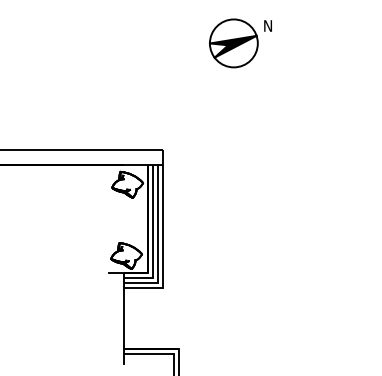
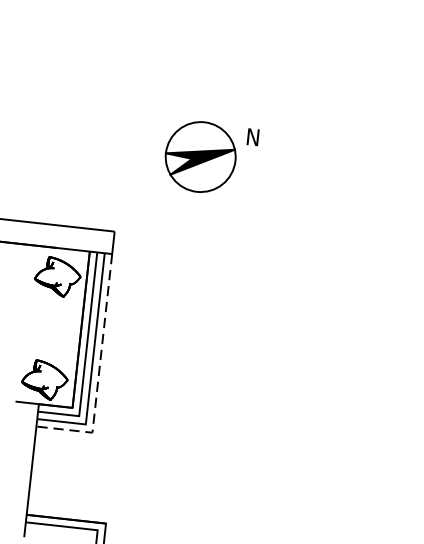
part: (240, 43) -> (210, 158), moved
line: (162, 246) -> (98, 372), solid -> dashed

